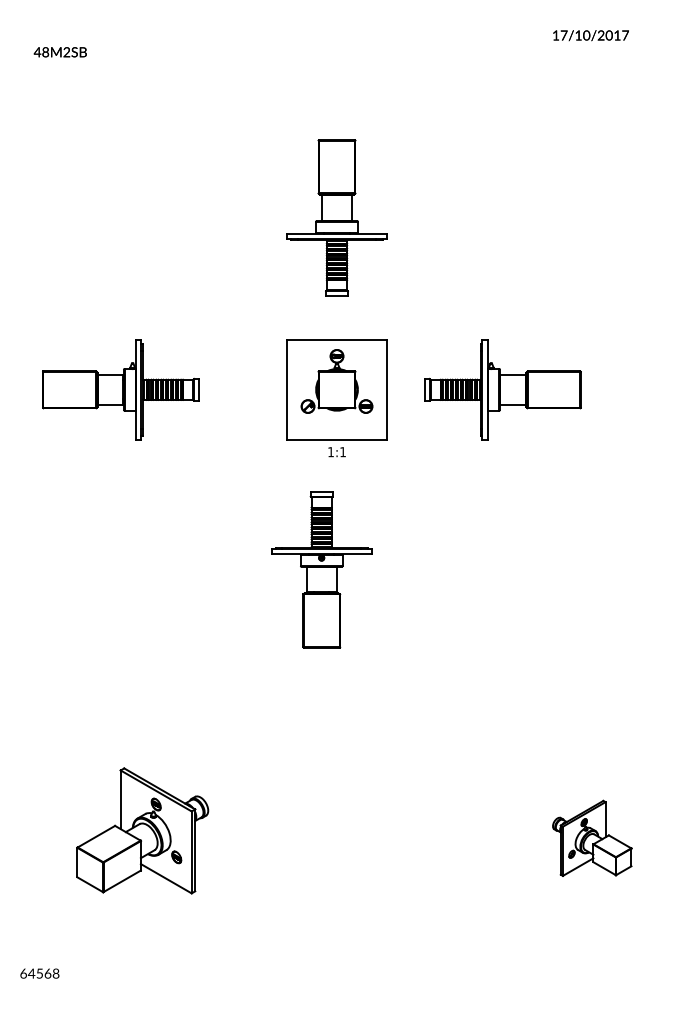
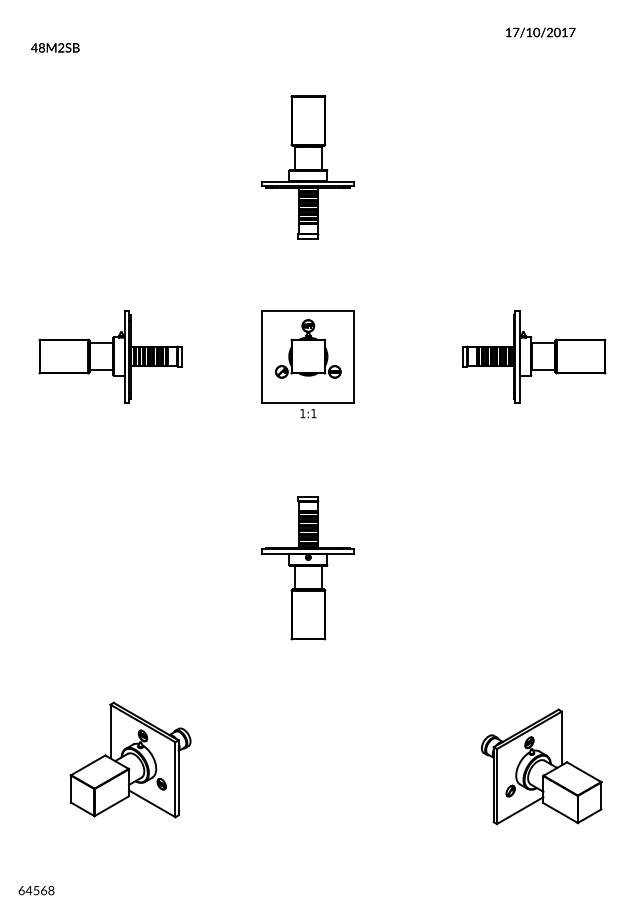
part: (336, 218) -> (307, 167), moved
part: (503, 389) -> (534, 356), moved
part: (320, 570) -> (307, 568), moved
part: (591, 837) -> (541, 766), size x1.67

